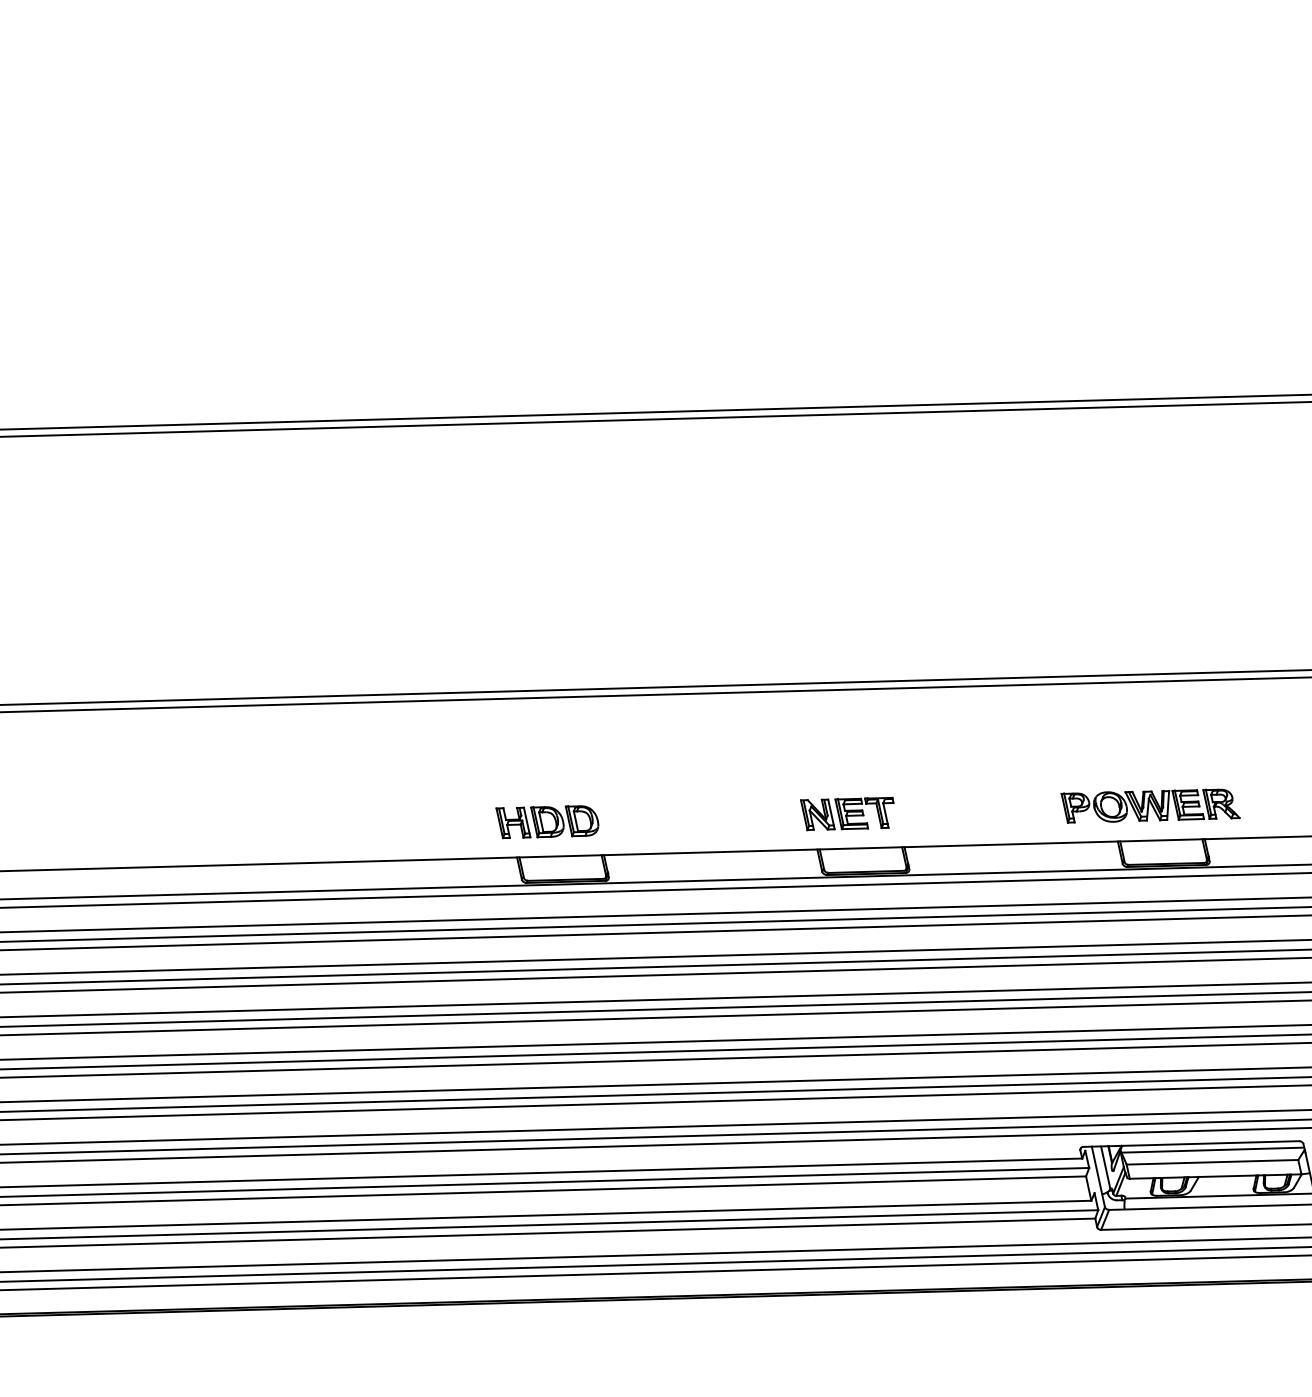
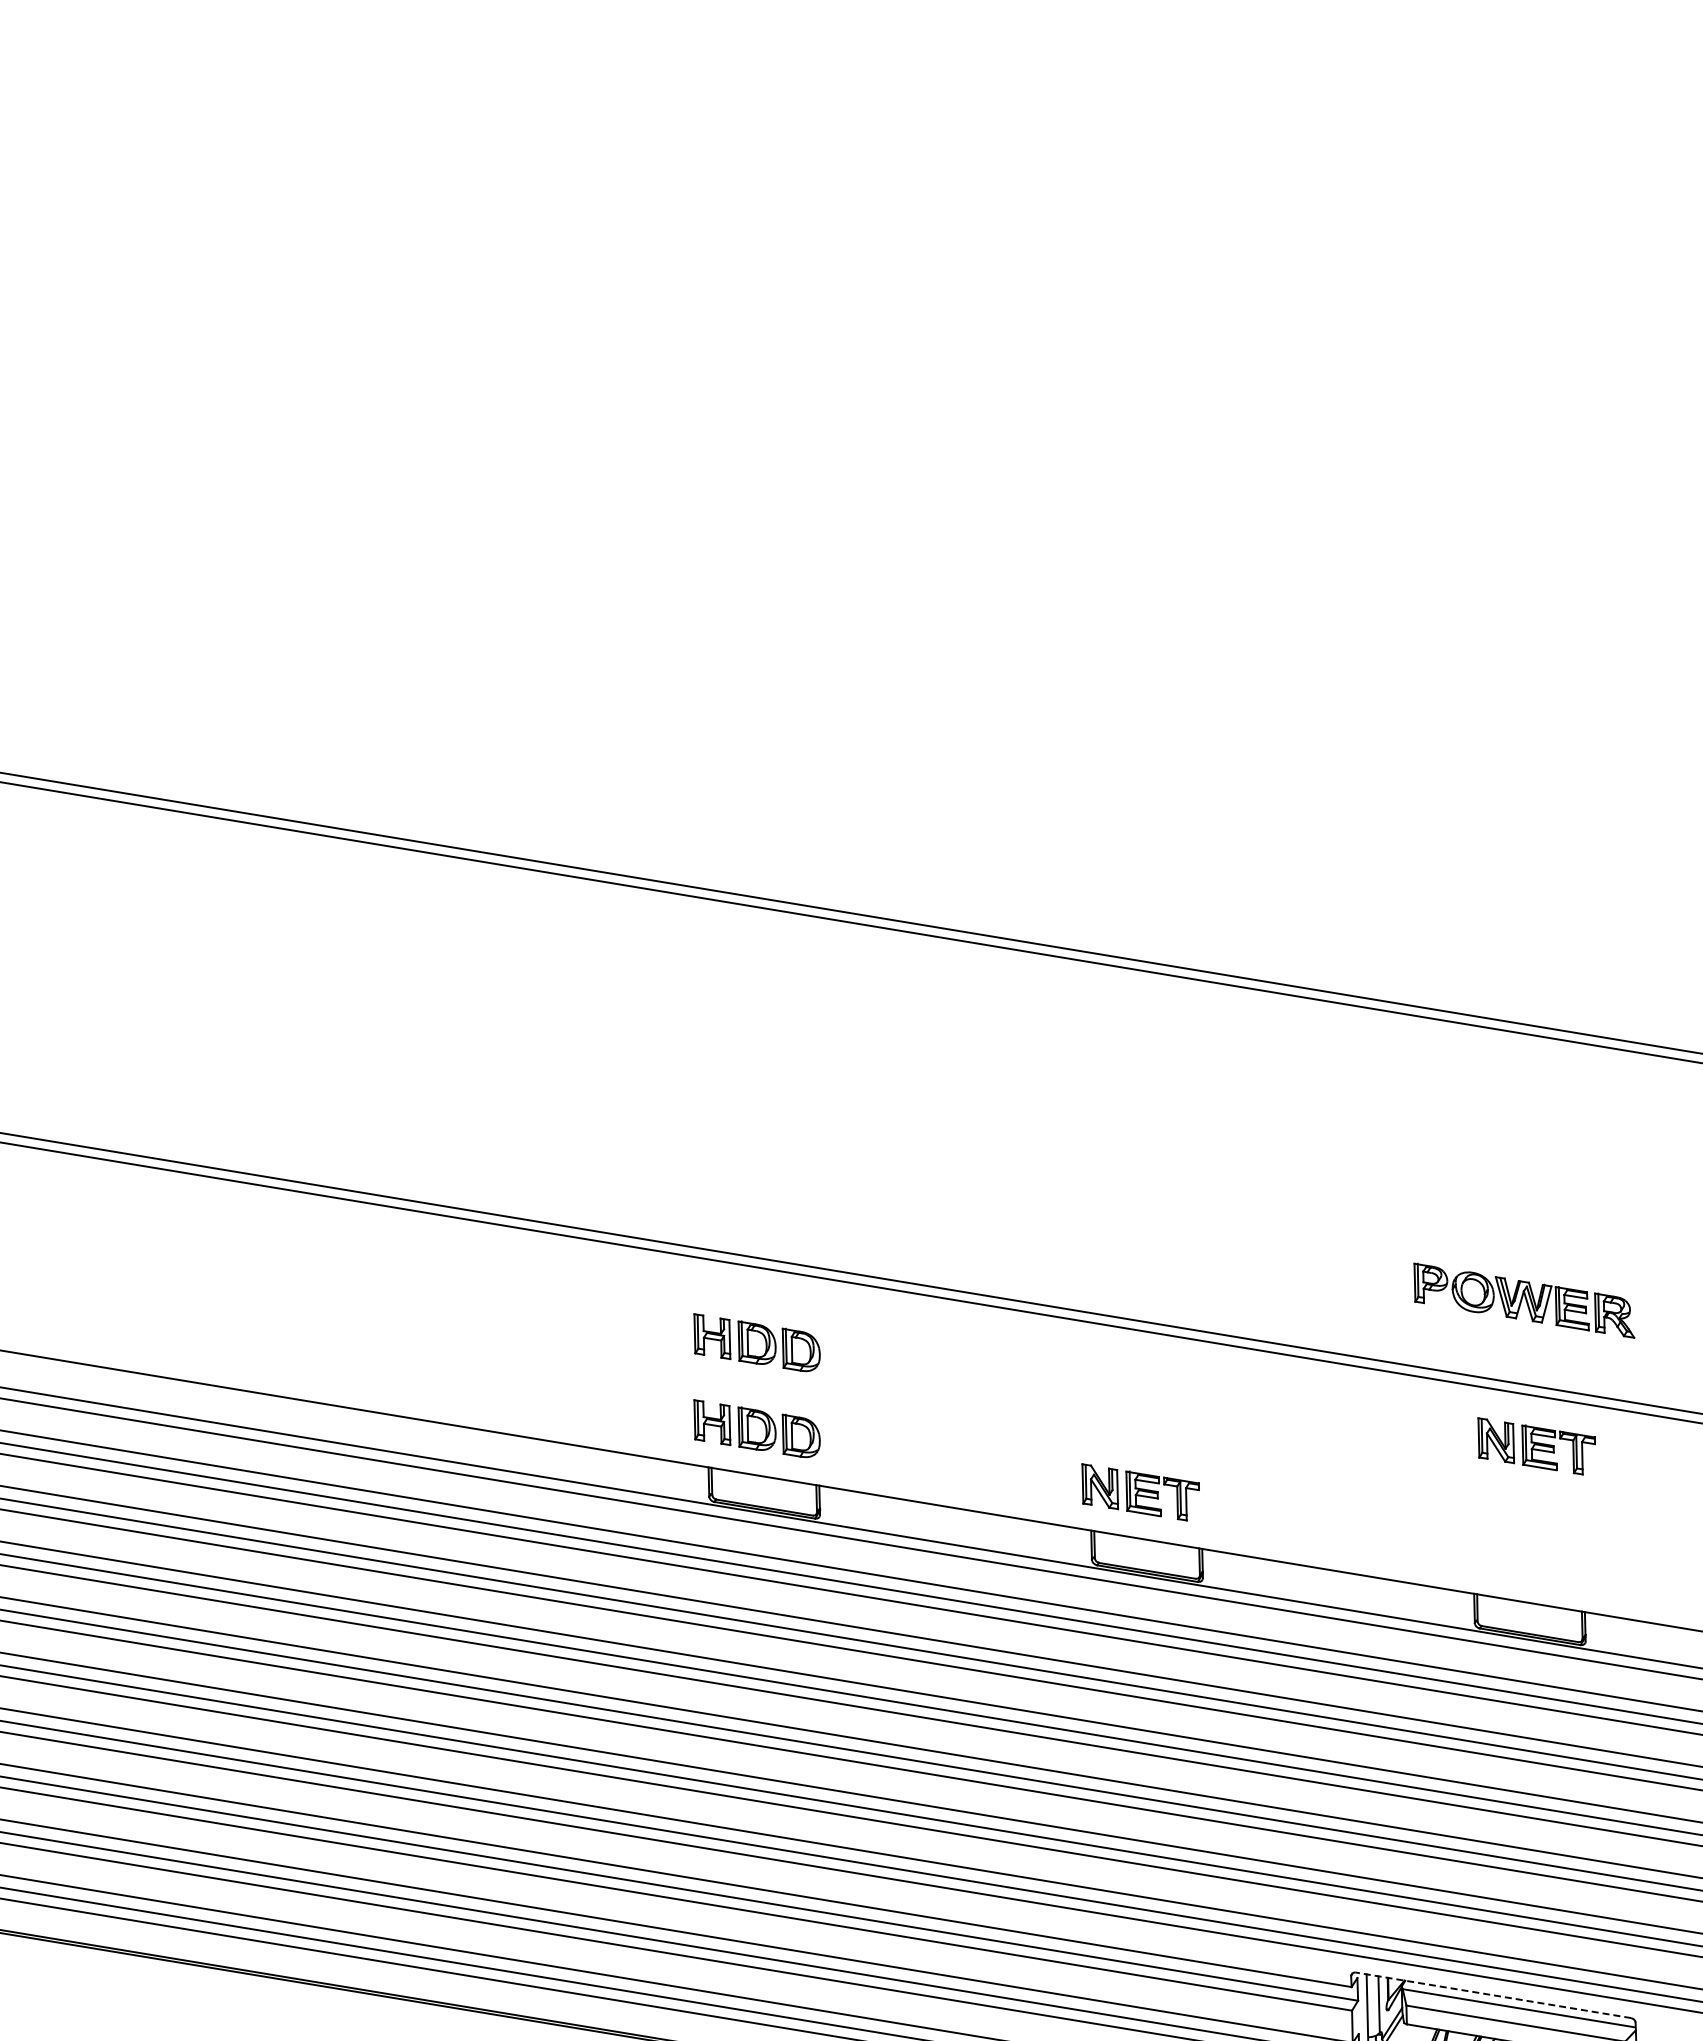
part: (1143, 720) -> (1536, 1446), added
part: (535, 755) -> (756, 1342), added
part: (1150, 805) -> (1524, 1300), moved
line: (1191, 1144) -> (1493, 1995), solid -> dashed

